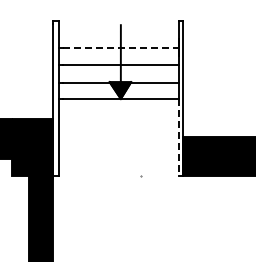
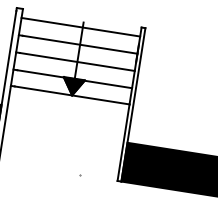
line: (118, 30) -> (80, 27), added
line: (121, 47) -> (80, 44), dashed -> solid
line: (178, 137) -> (123, 142), dashed -> solid

